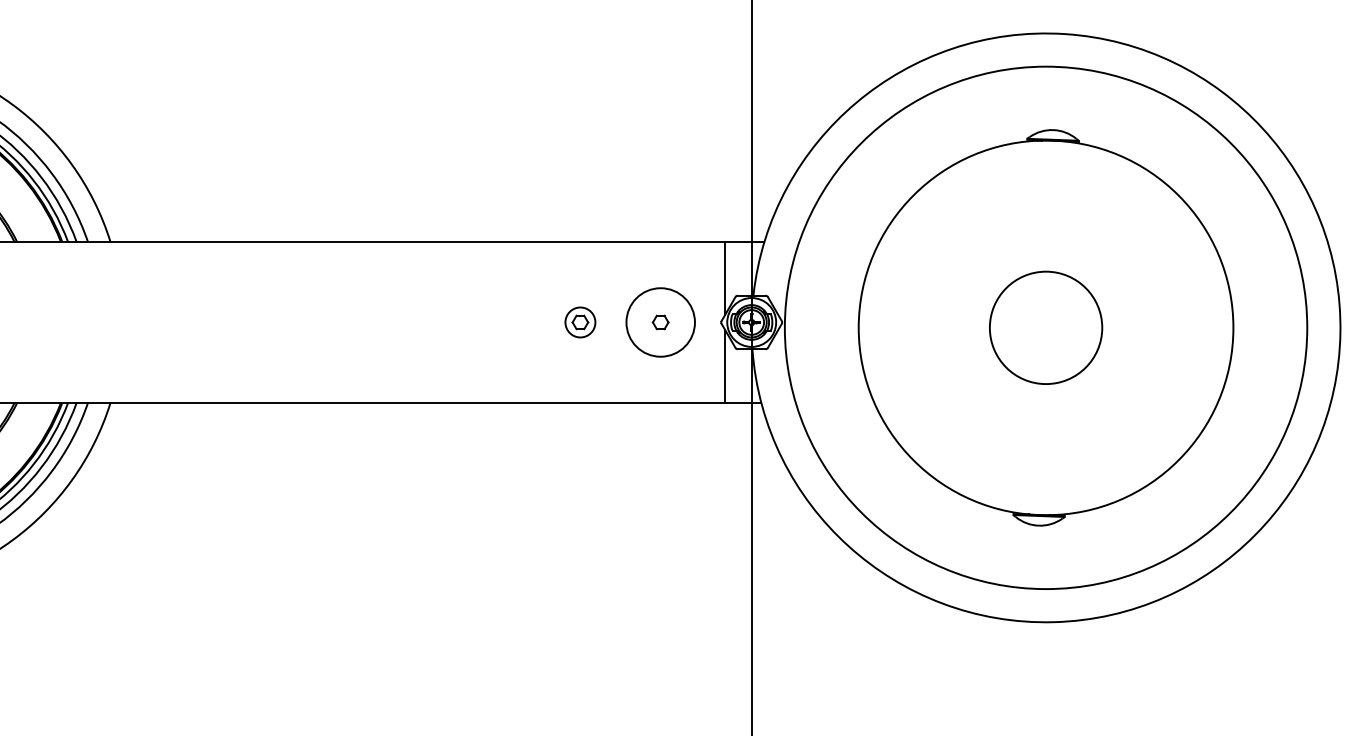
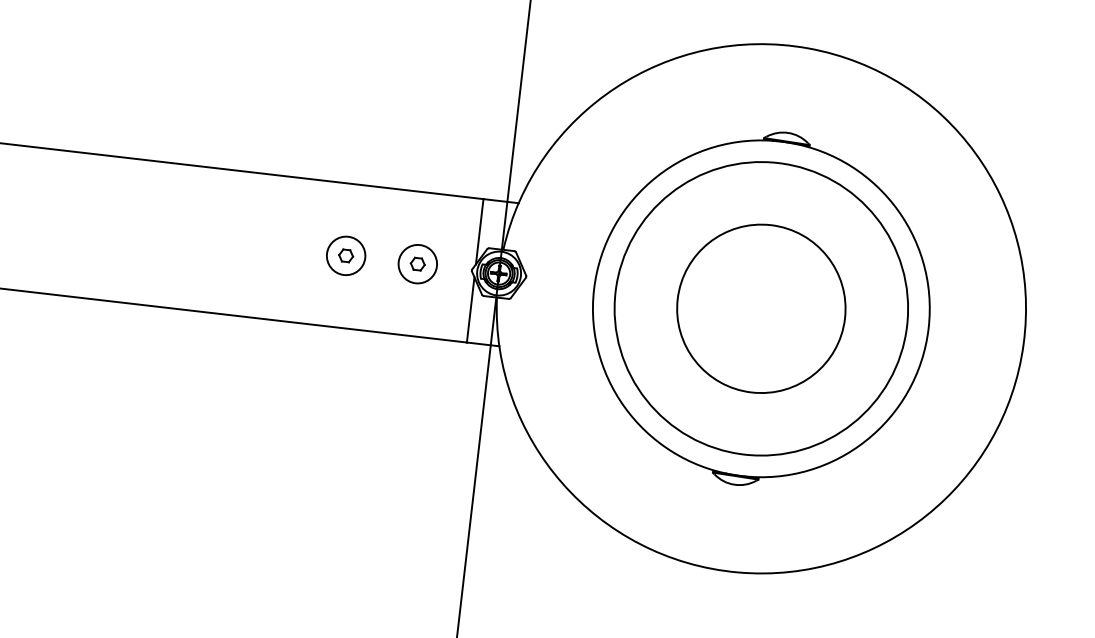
circle: (580, 322) -> (346, 255), size x1.43
circle: (660, 322) -> (417, 264), size x0.62
circle: (1045, 327) -> (760, 308), size x0.62
circle: (1045, 327) -> (760, 308), size x1.67

